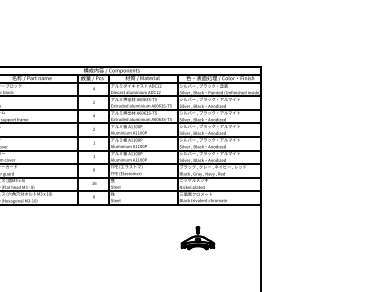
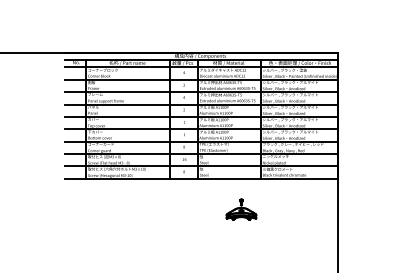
part: (197, 238) -> (241, 209), moved

